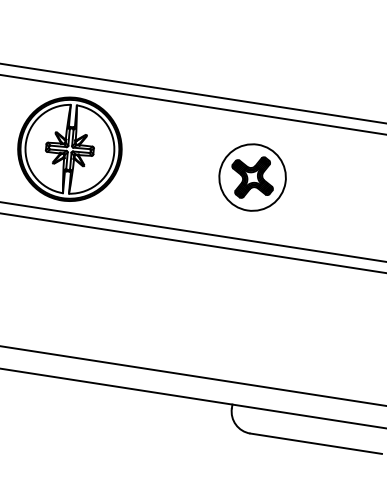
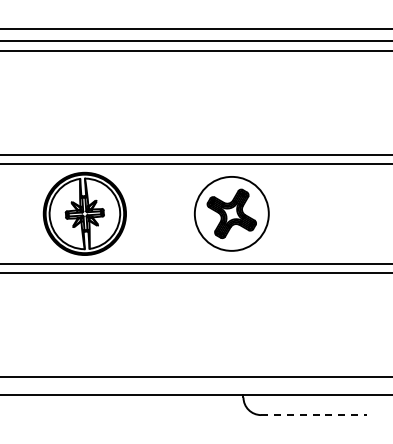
part: (252, 177) -> (231, 213), size x1.4
line: (315, 444) -> (313, 415), solid -> dashed

